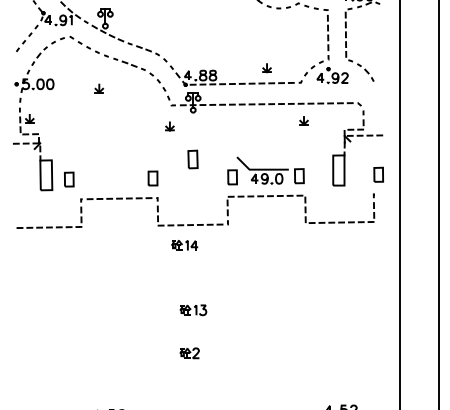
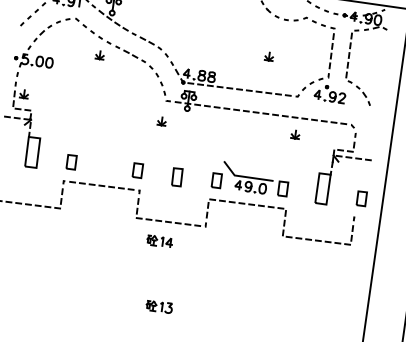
part: (266, 68) -> (268, 56), moved
part: (99, 88) -> (100, 55), moved
part: (192, 159) -> (176, 177), moved
part: (69, 179) -> (71, 162), moved

